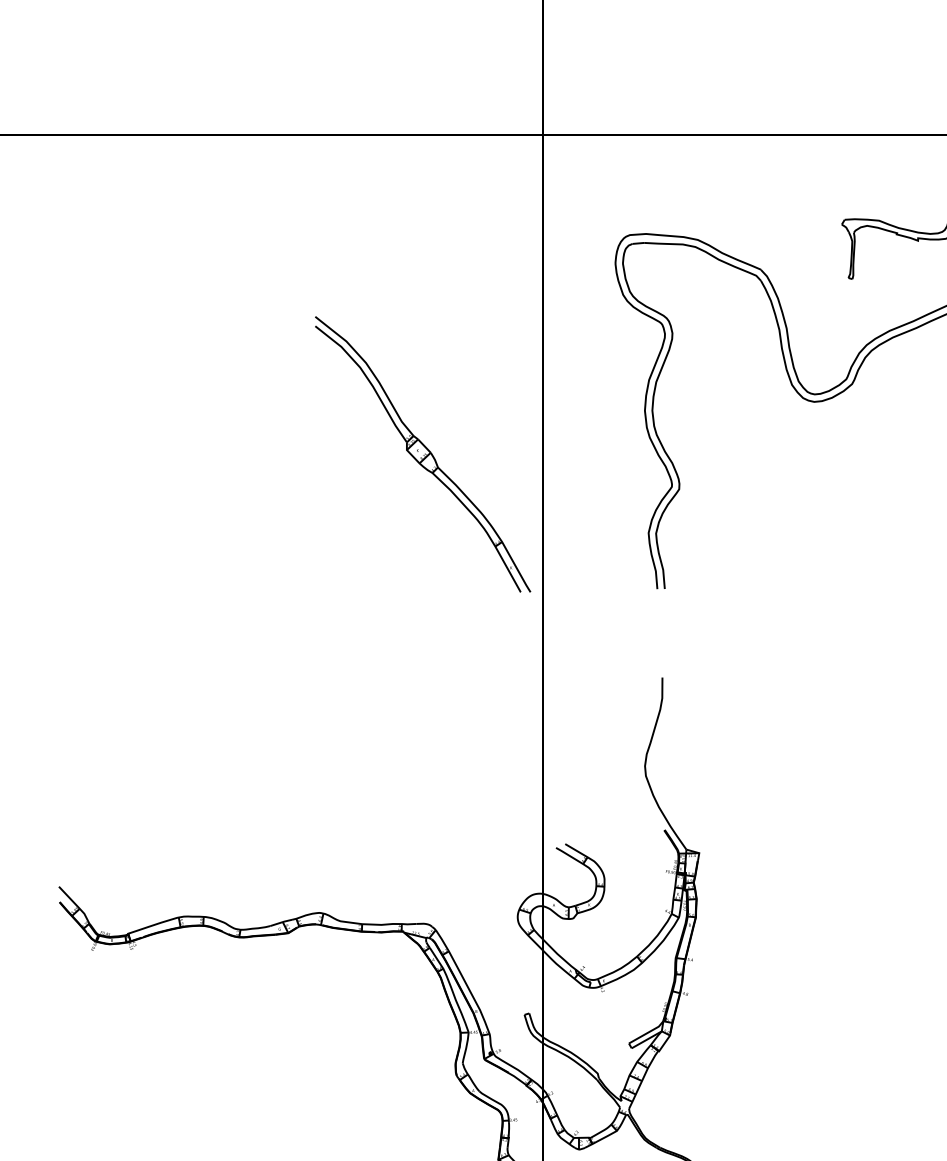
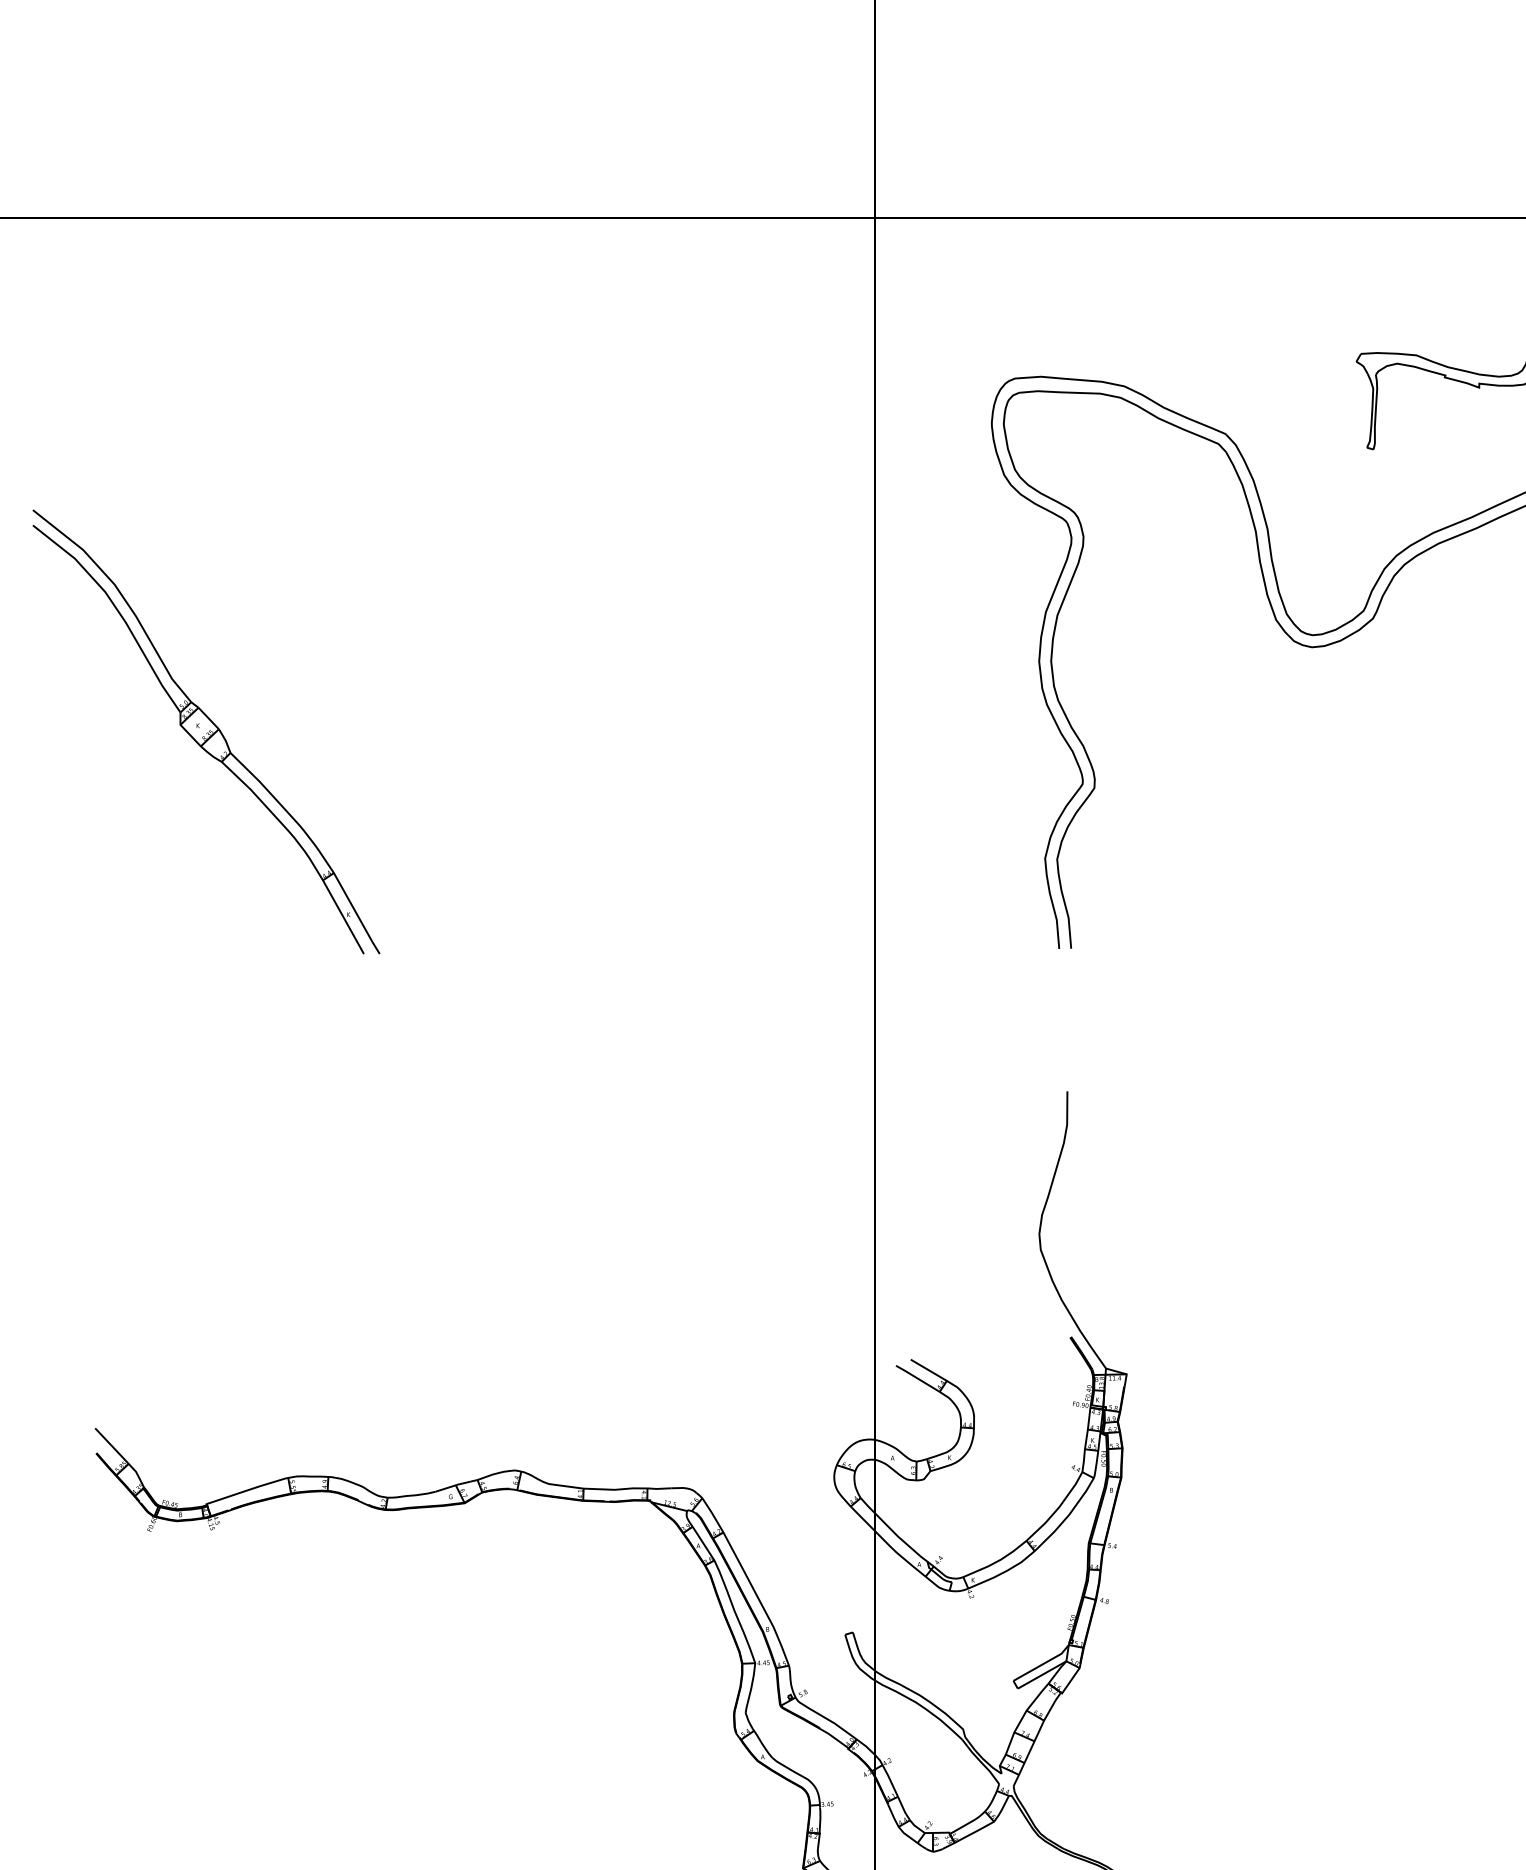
part: (423, 454) -> (207, 732), moved

